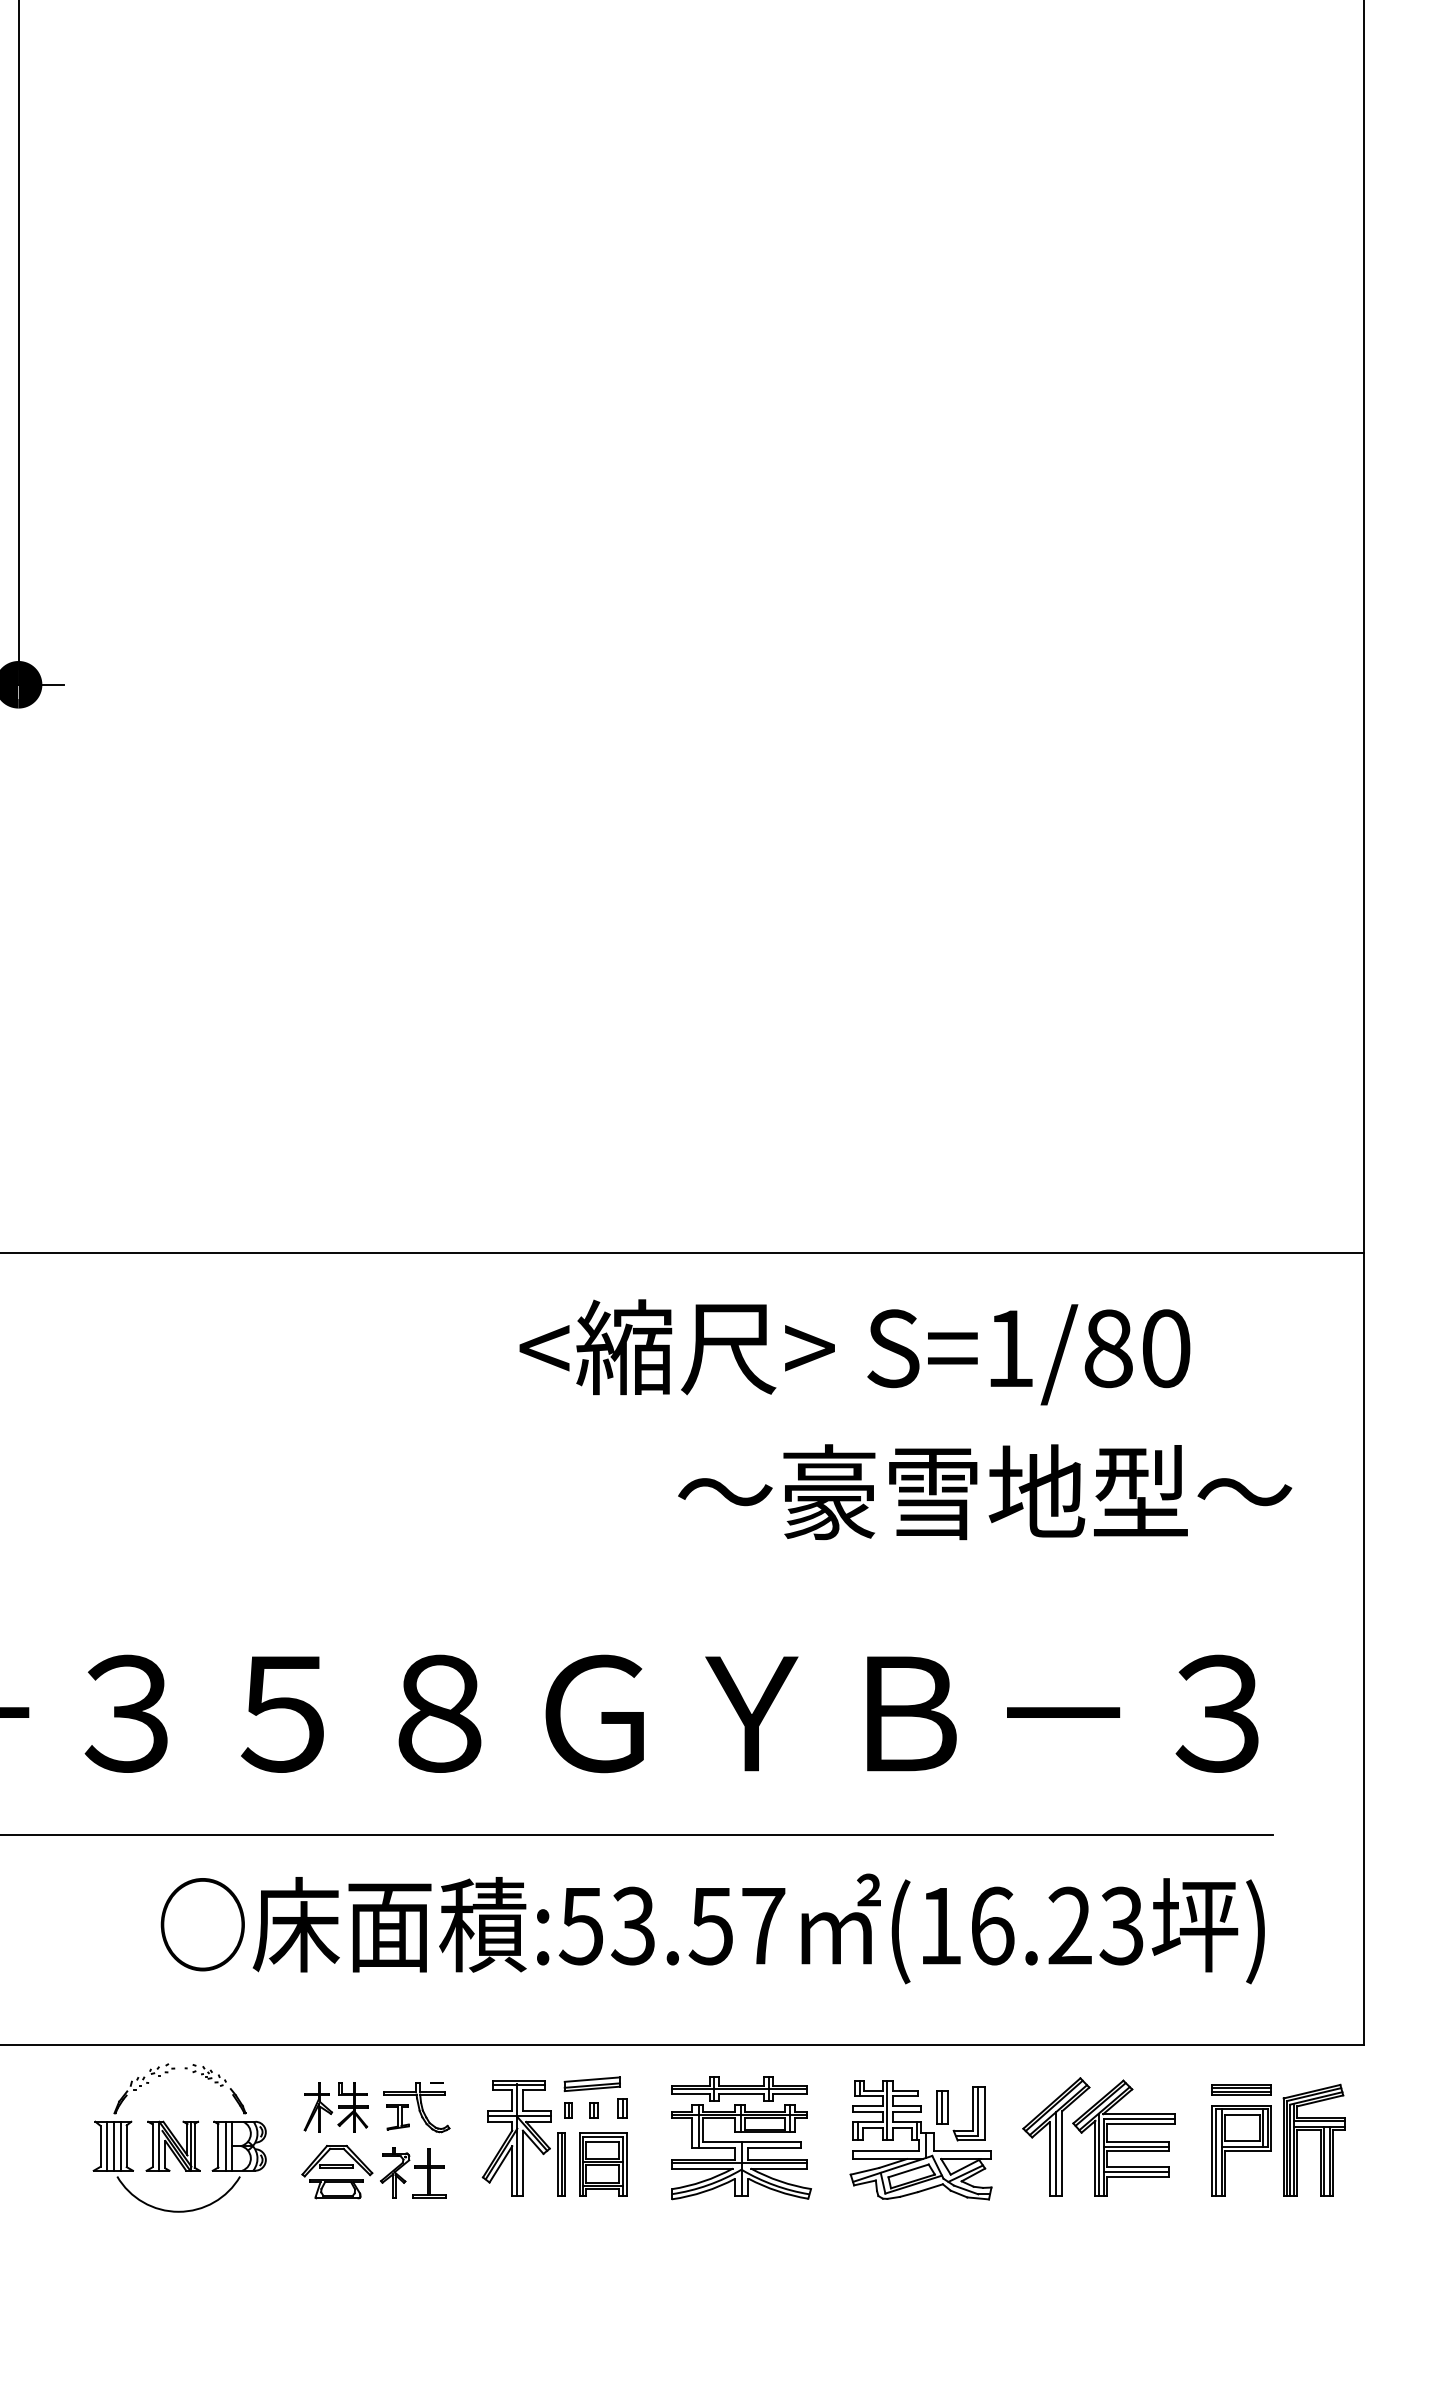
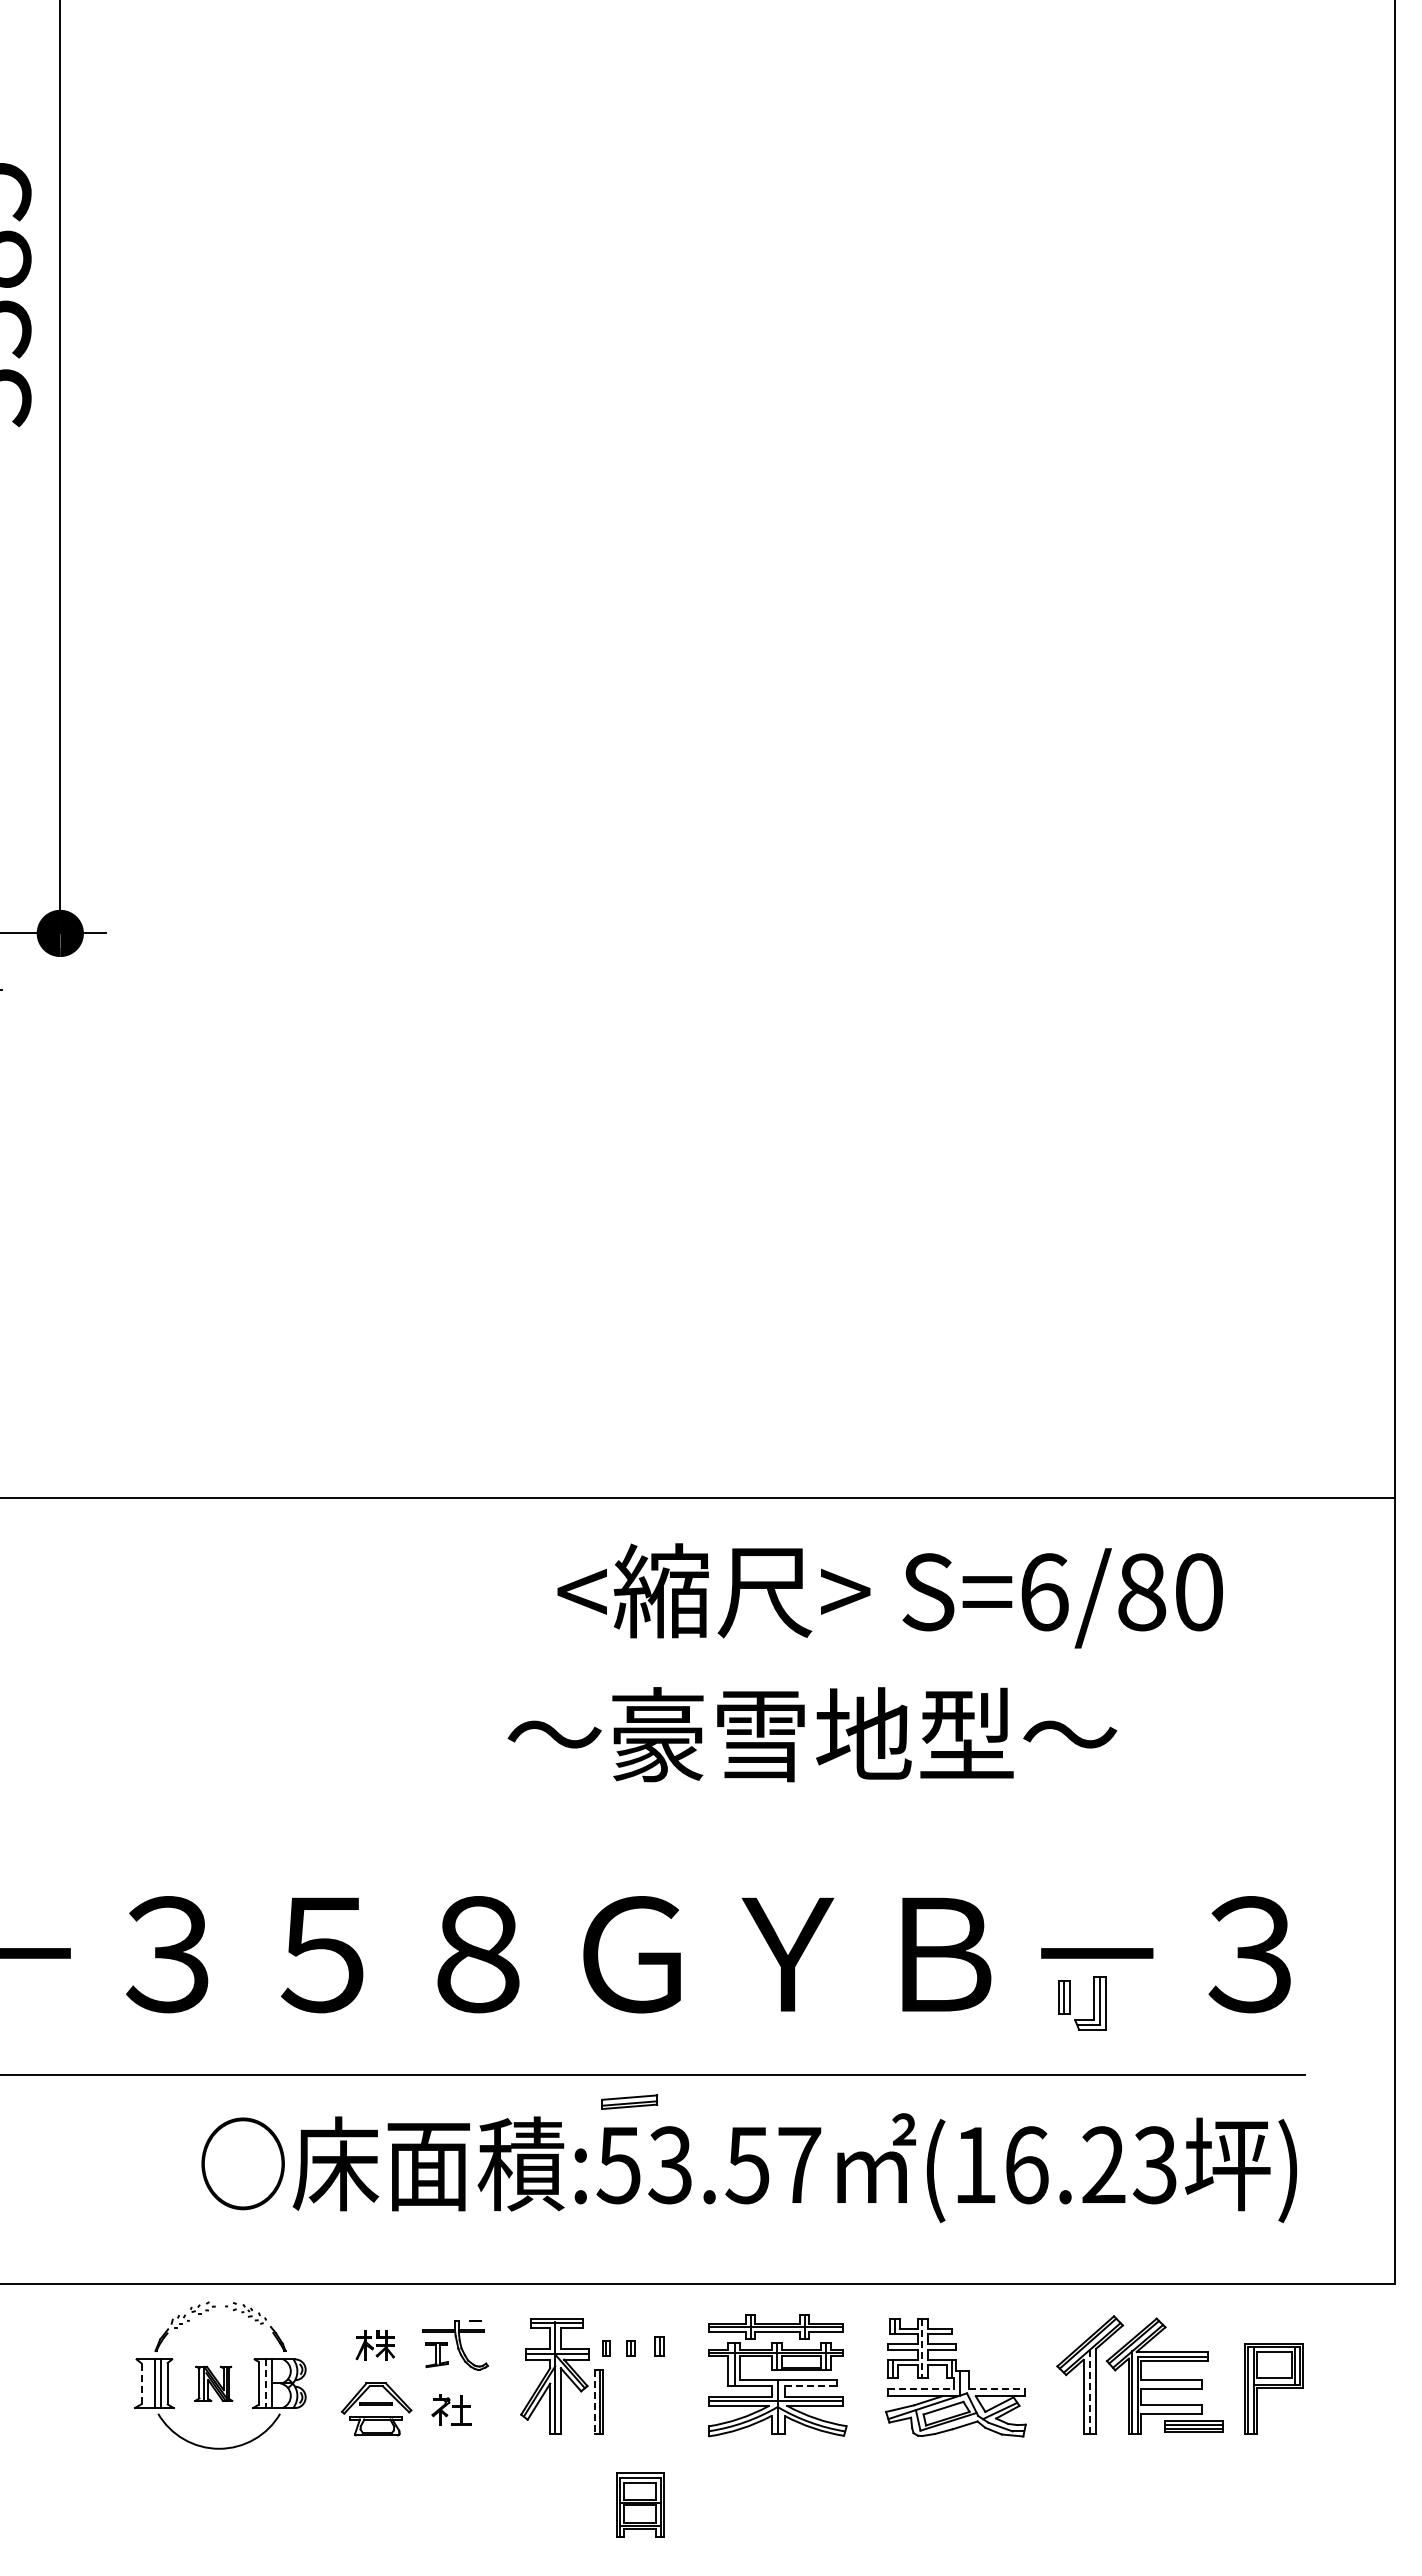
text: (1010, 1348) -> (1044, 1592), S=1/80 -> S=6/80
text: (985, 1492) -> (812, 1734), moved
part: (592, 2083) -> (629, 2101), moved
part: (1241, 2089) -> (1193, 2426), moved
part: (336, 2107) -> (375, 2345), size x0.6
line: (887, 2111) -> (922, 2349), solid -> dashed
part: (972, 2113) -> (1093, 2003), moved
part: (1320, 2139) -> (1352, 2377), removed
line: (107, 2146) -> (148, 2383), removed
part: (172, 2146) -> (213, 2383), size x0.7
line: (100, 2147) -> (141, 2384), solid -> dashed
line: (225, 2147) -> (265, 2384), solid -> dashed
line: (1136, 2147) -> (1169, 2384), removed
line: (774, 2148) -> (810, 2385), solid -> dashed
line: (886, 2151) -> (921, 2388), solid -> dashed
line: (962, 2151) -> (997, 2388), solid -> dashed
line: (1055, 2154) -> (1089, 2391), solid -> dashed
line: (557, 2164) -> (595, 2401), solid -> dashed
part: (603, 2164) -> (640, 2504), moved
part: (412, 2172) -> (451, 2409), size x0.6
line: (1136, 2172) -> (1169, 2409), removed

